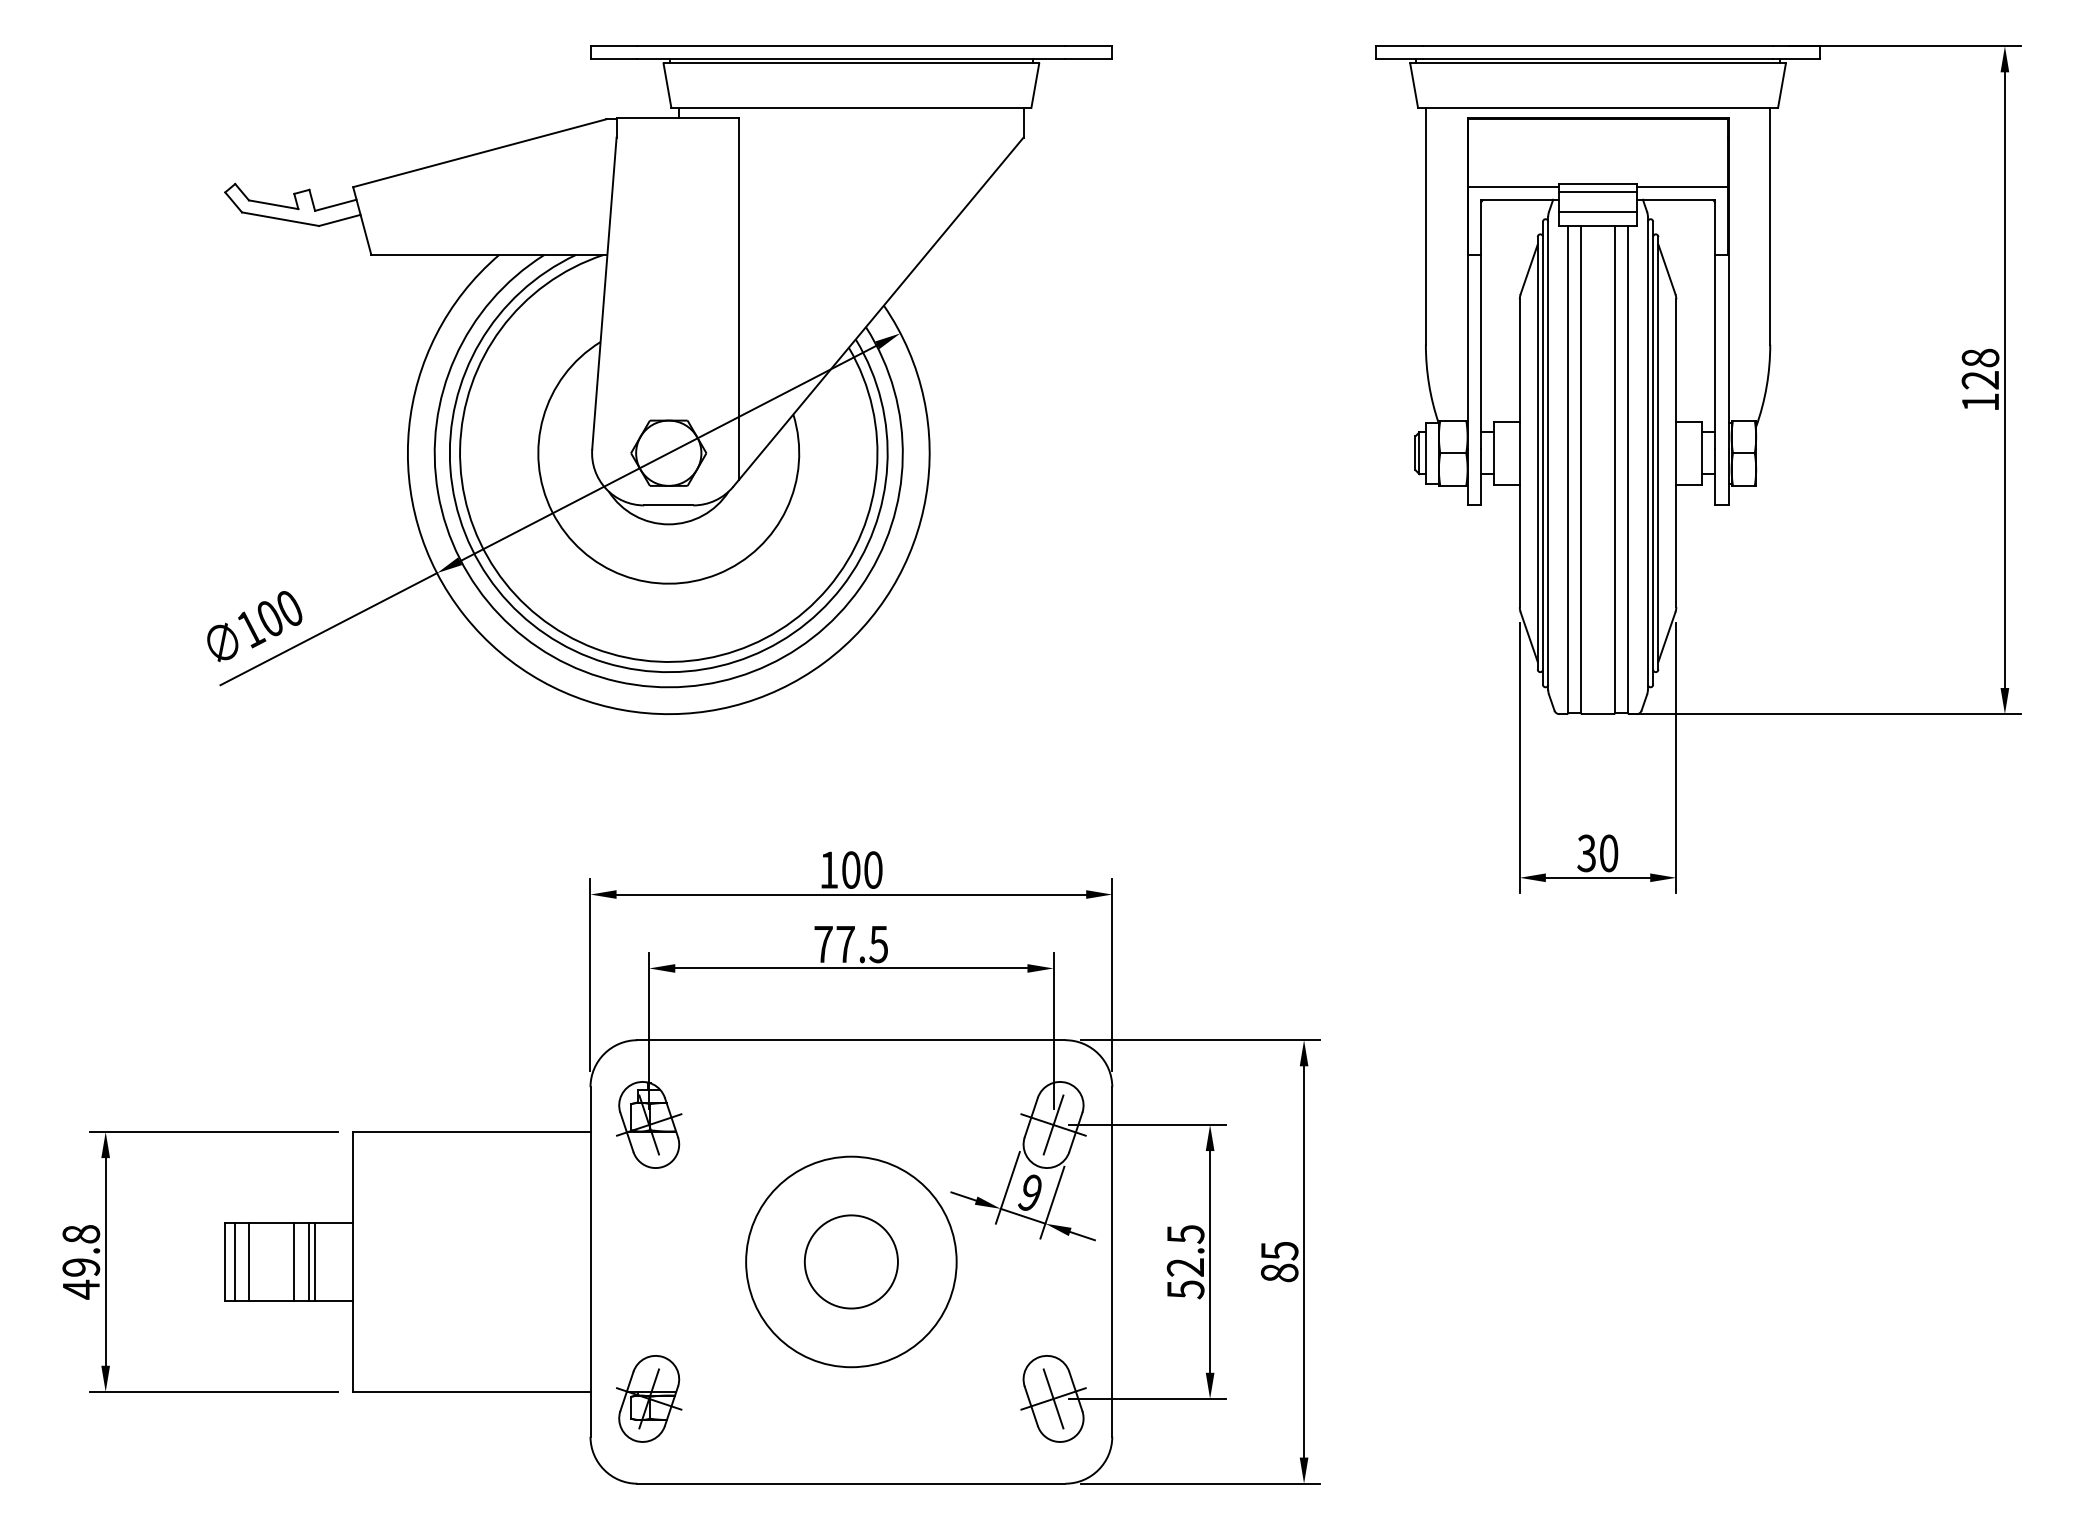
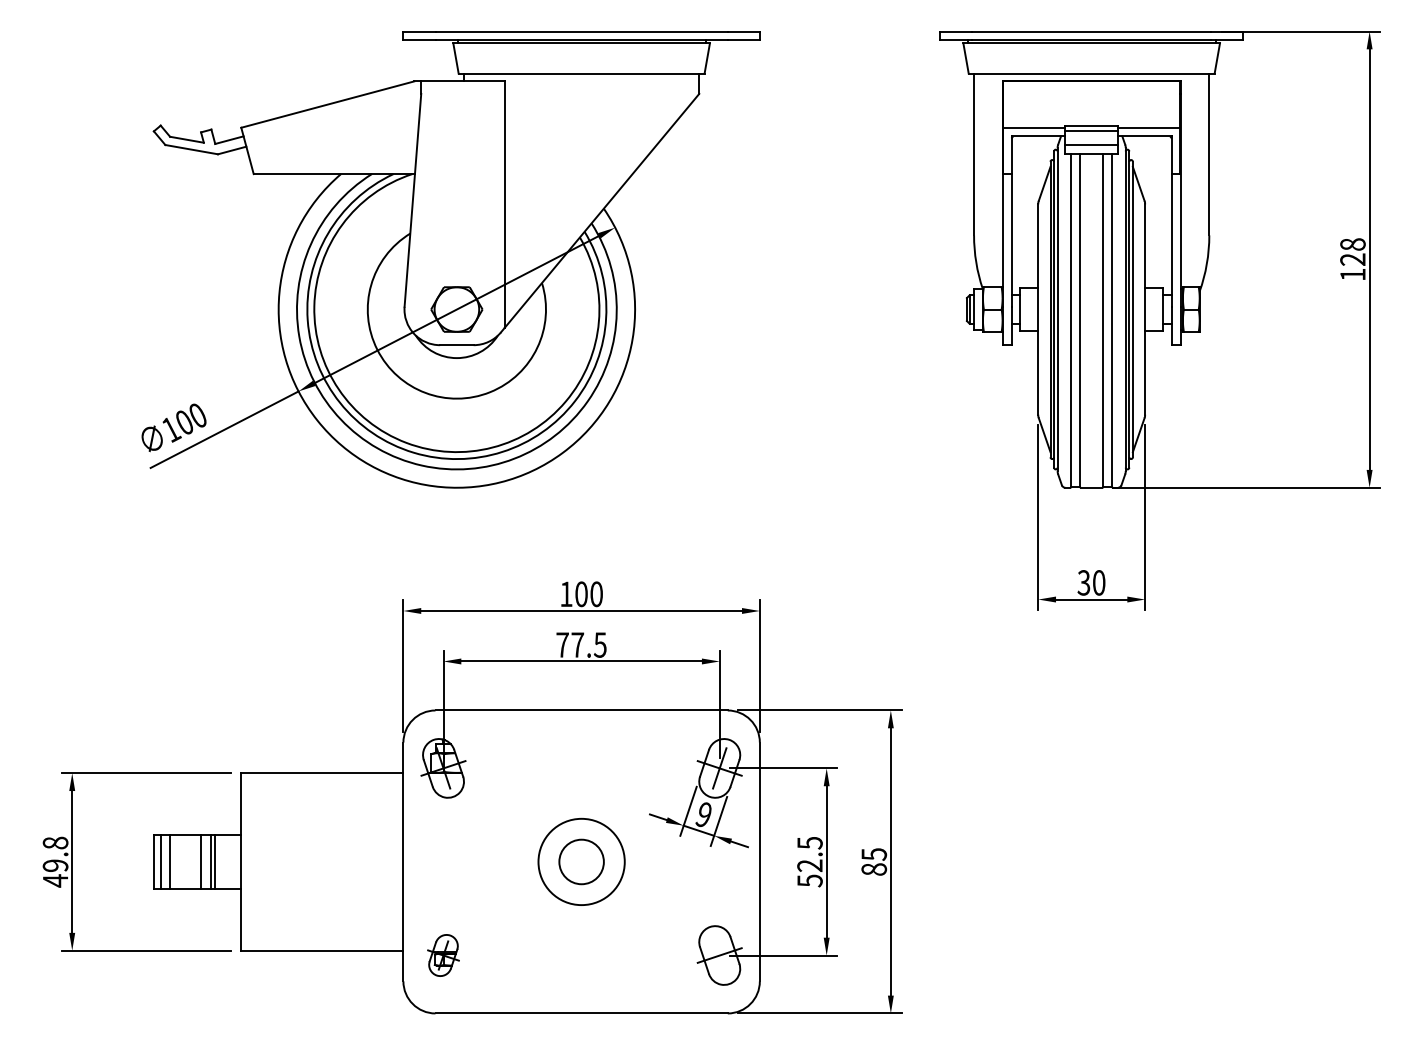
circle: (851, 1261) -> (581, 861), size x0.6
circle: (851, 1261) -> (581, 861), size x0.7
part: (649, 1398) -> (443, 955), size x0.7
line: (1053, 1398) -> (719, 955), removed

